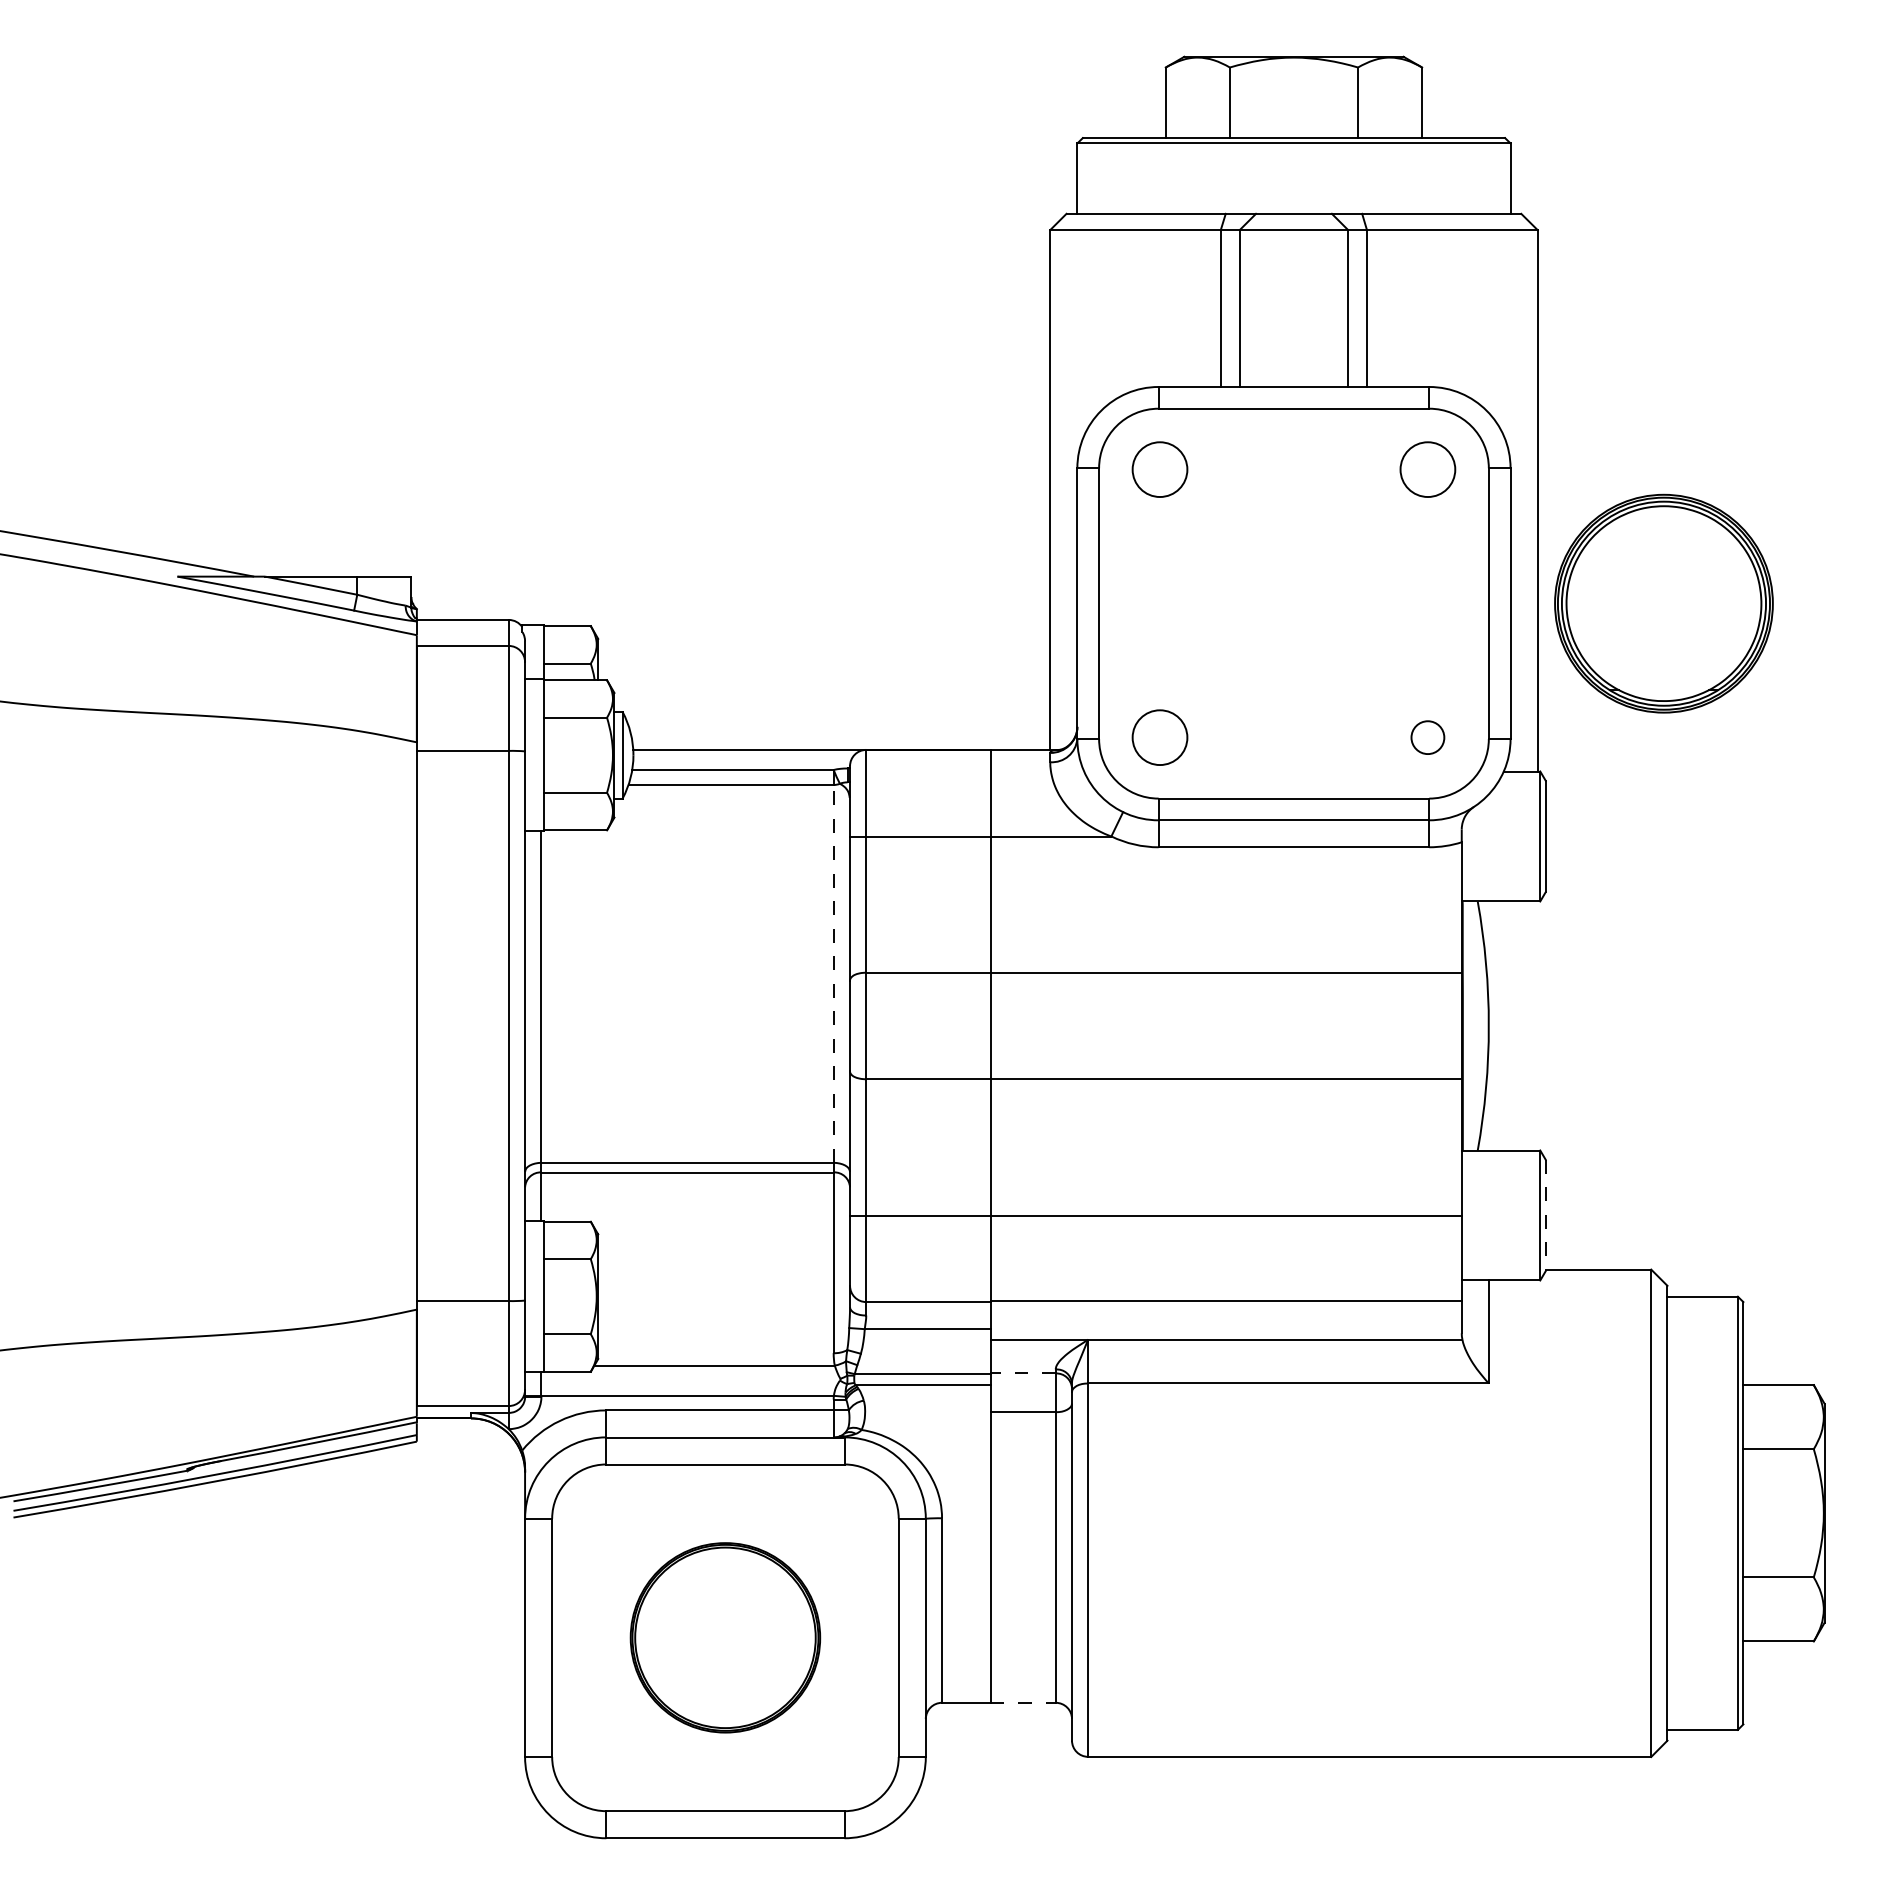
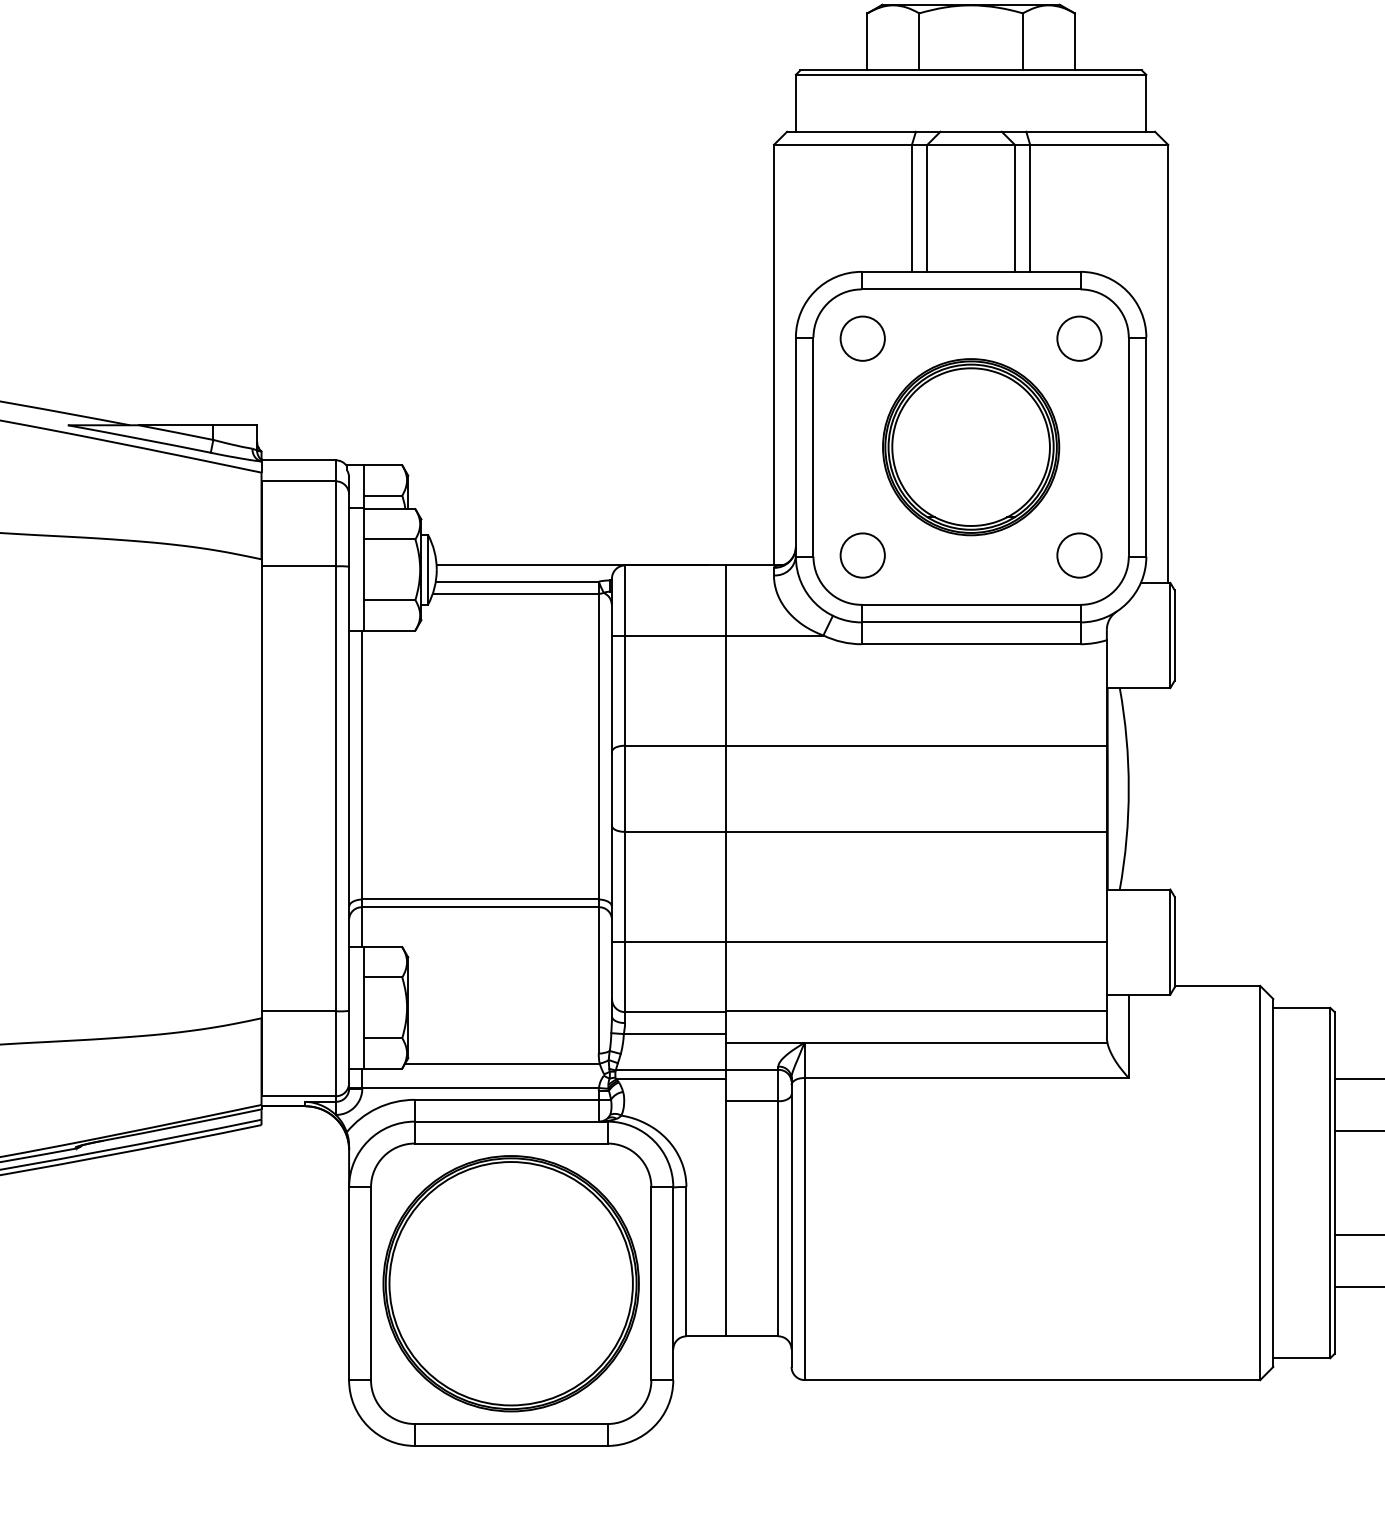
part: (1663, 603) -> (970, 447), moved
circle: (1427, 737) -> (1079, 555), size x1.67
line: (833, 973) -> (598, 746), dashed -> solid
line: (1545, 1215) -> (1174, 942), dashed -> solid
line: (1023, 1373) -> (752, 1069), dashed -> solid
part: (725, 1637) -> (511, 1283), size x1.67
line: (1023, 1702) -> (752, 1336), dashed -> solid

